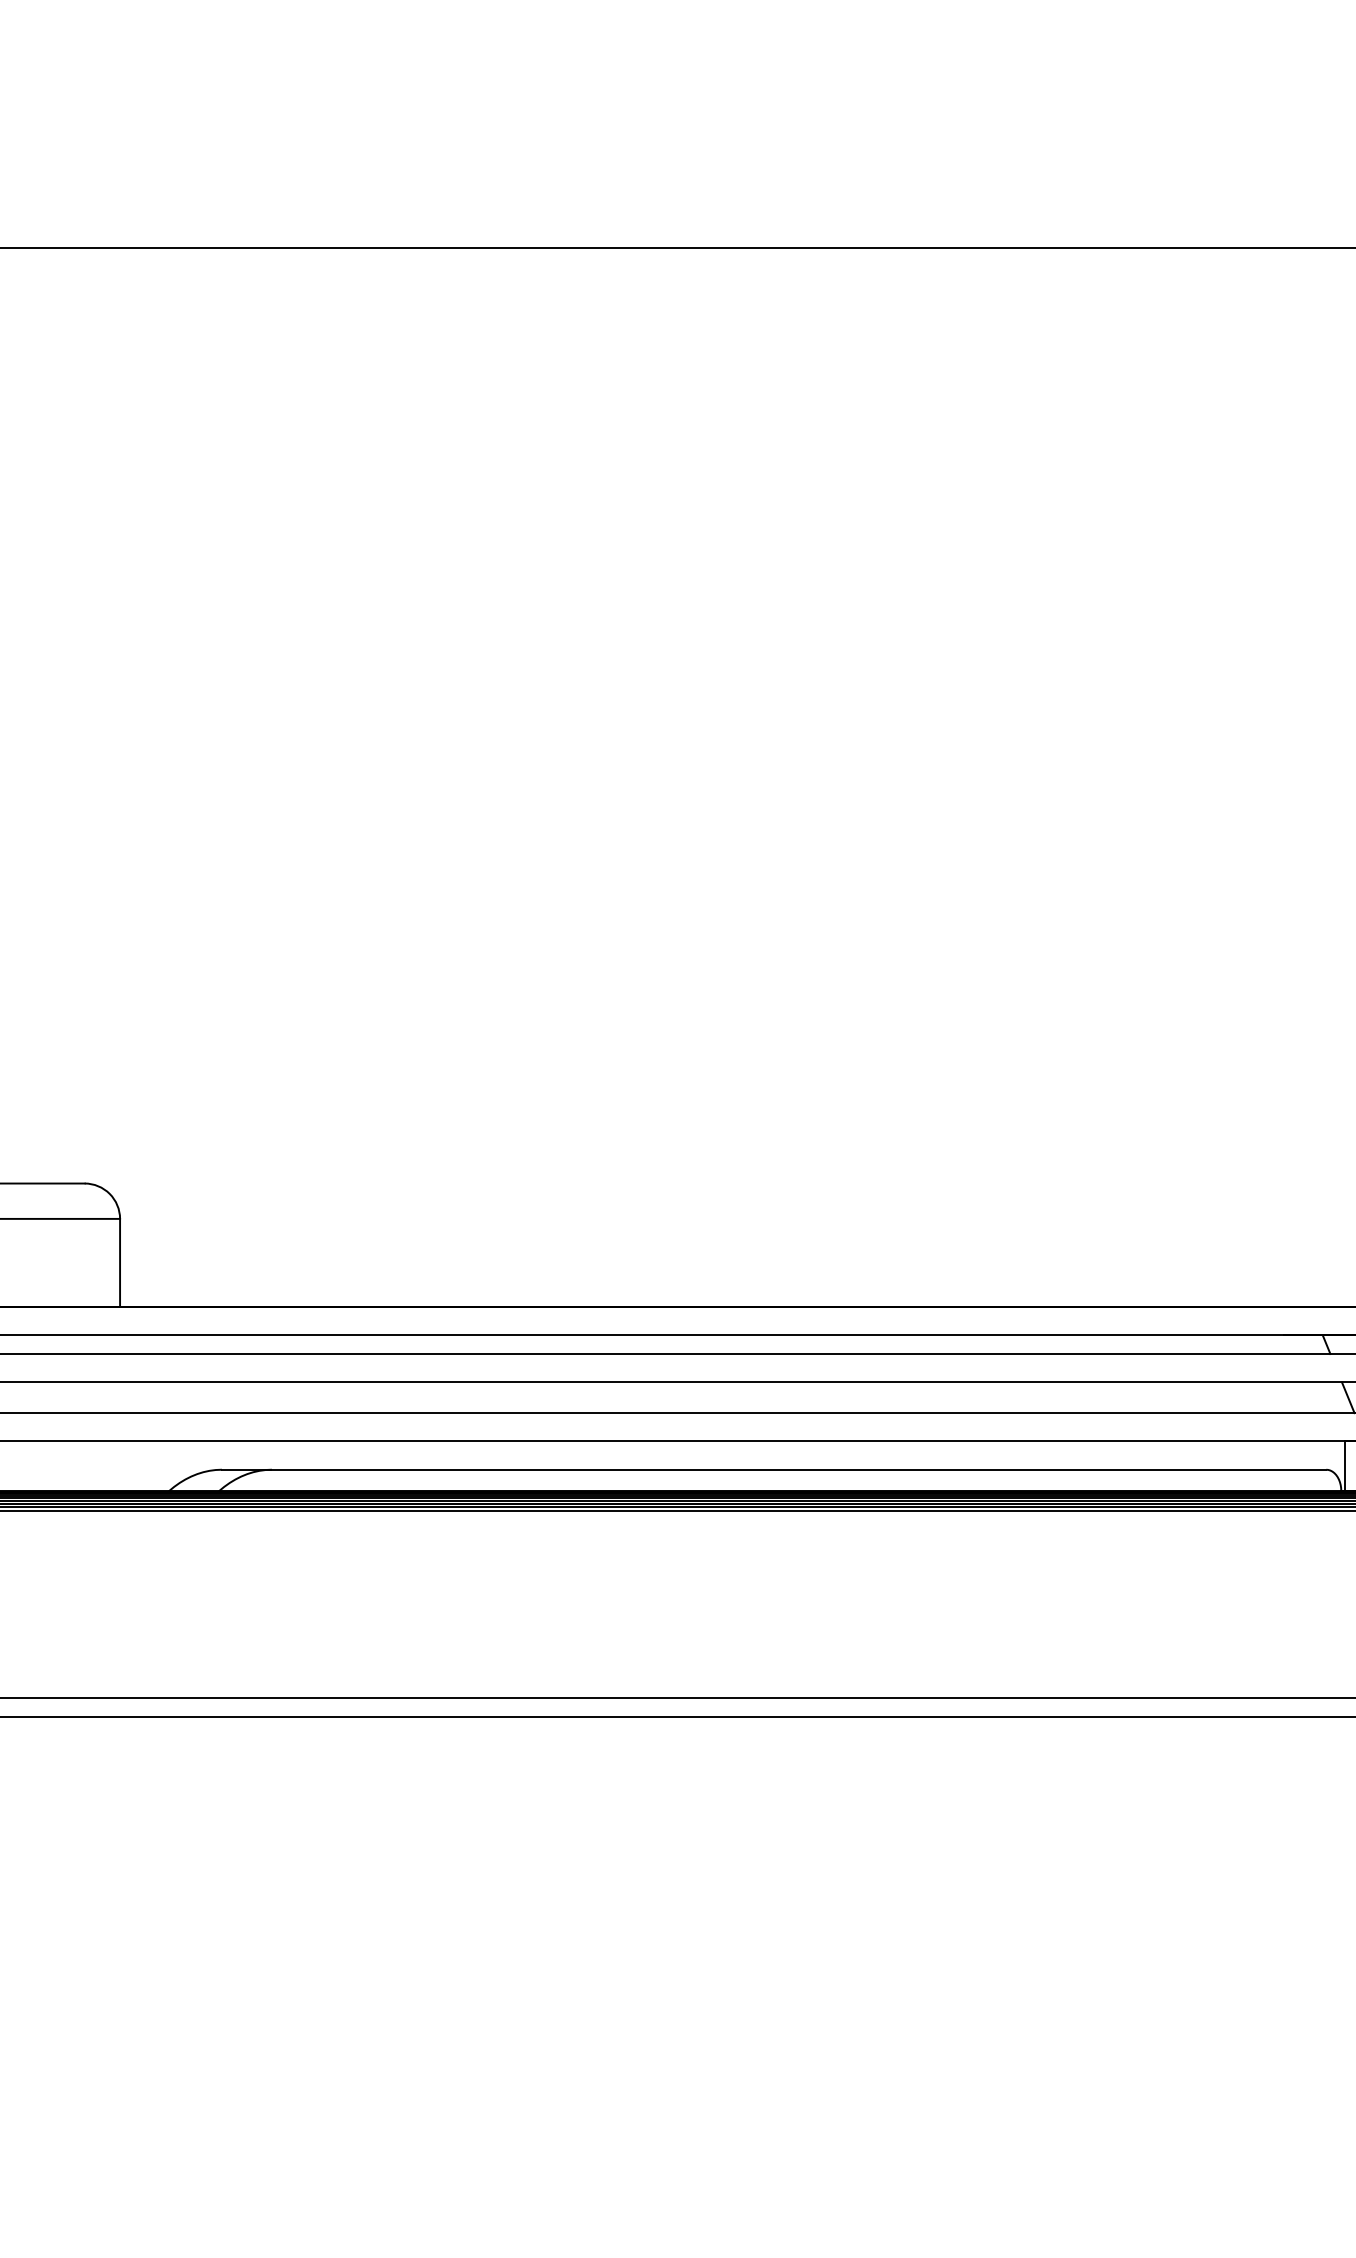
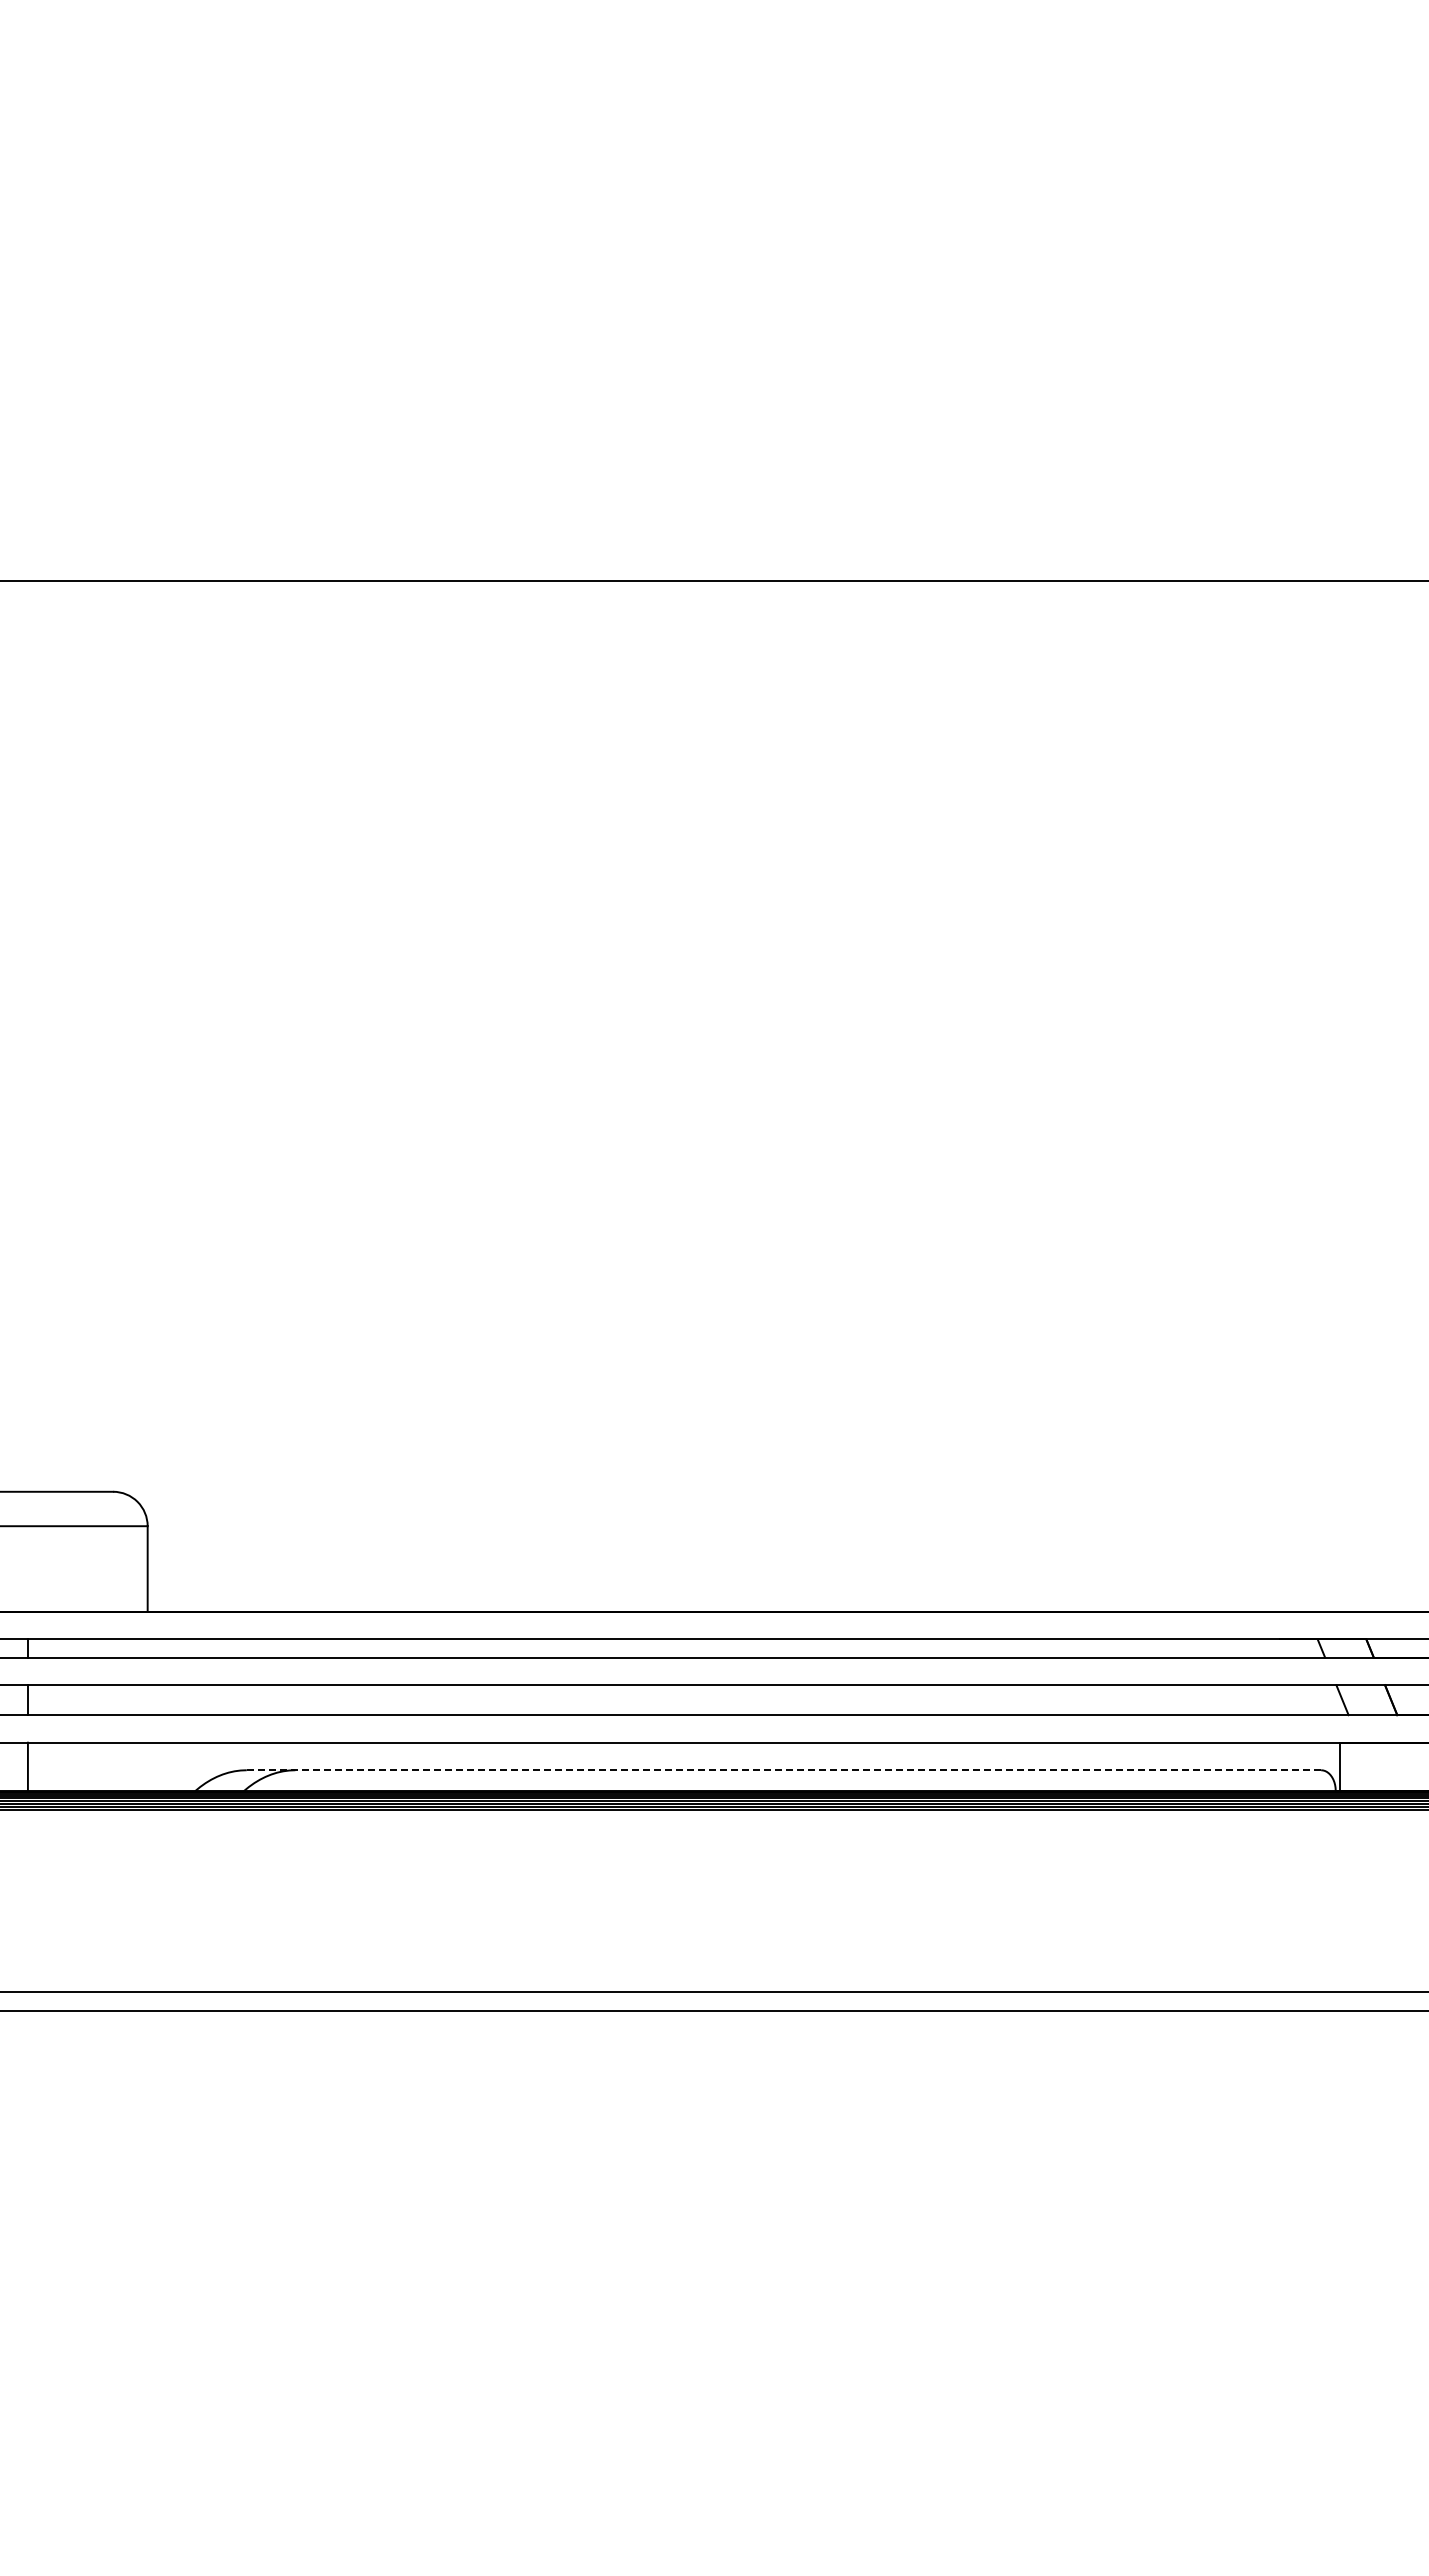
line: (773, 1470) -> (783, 1770), solid -> dashed

